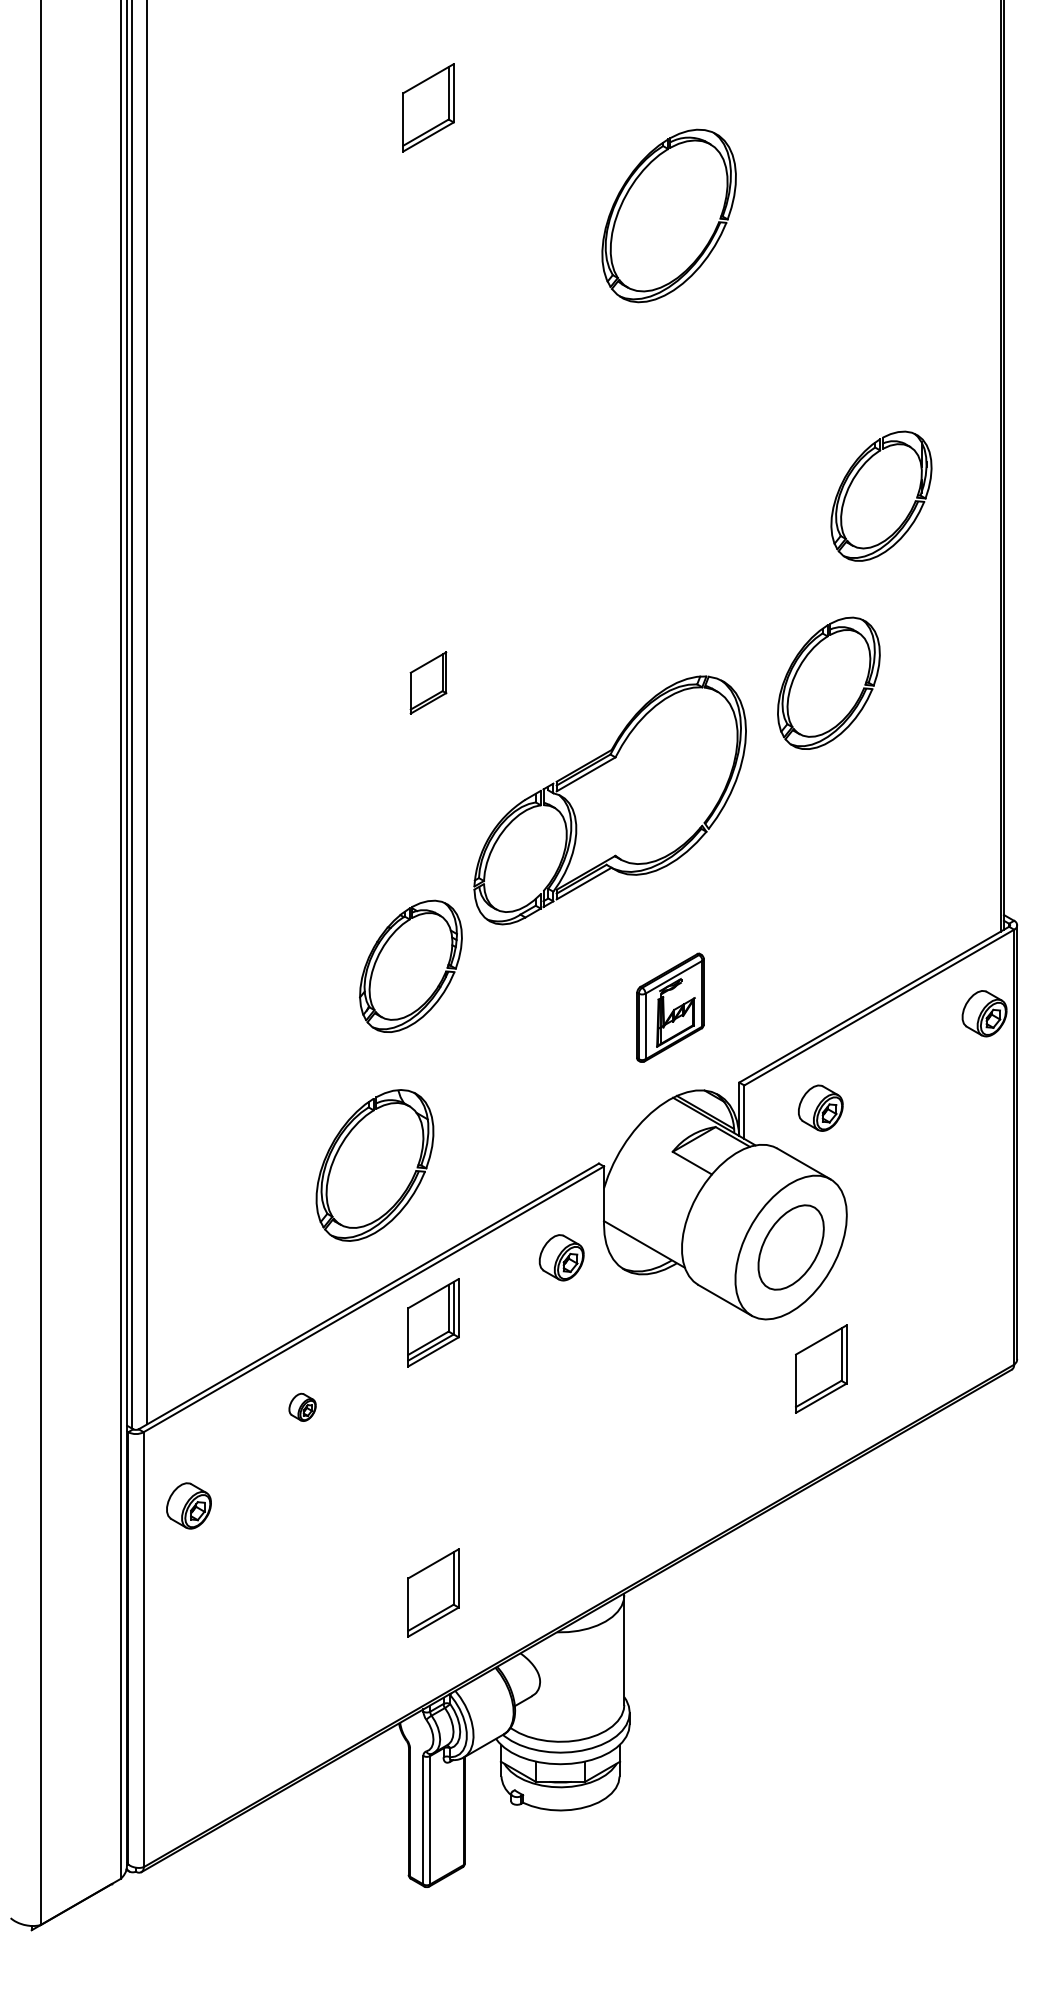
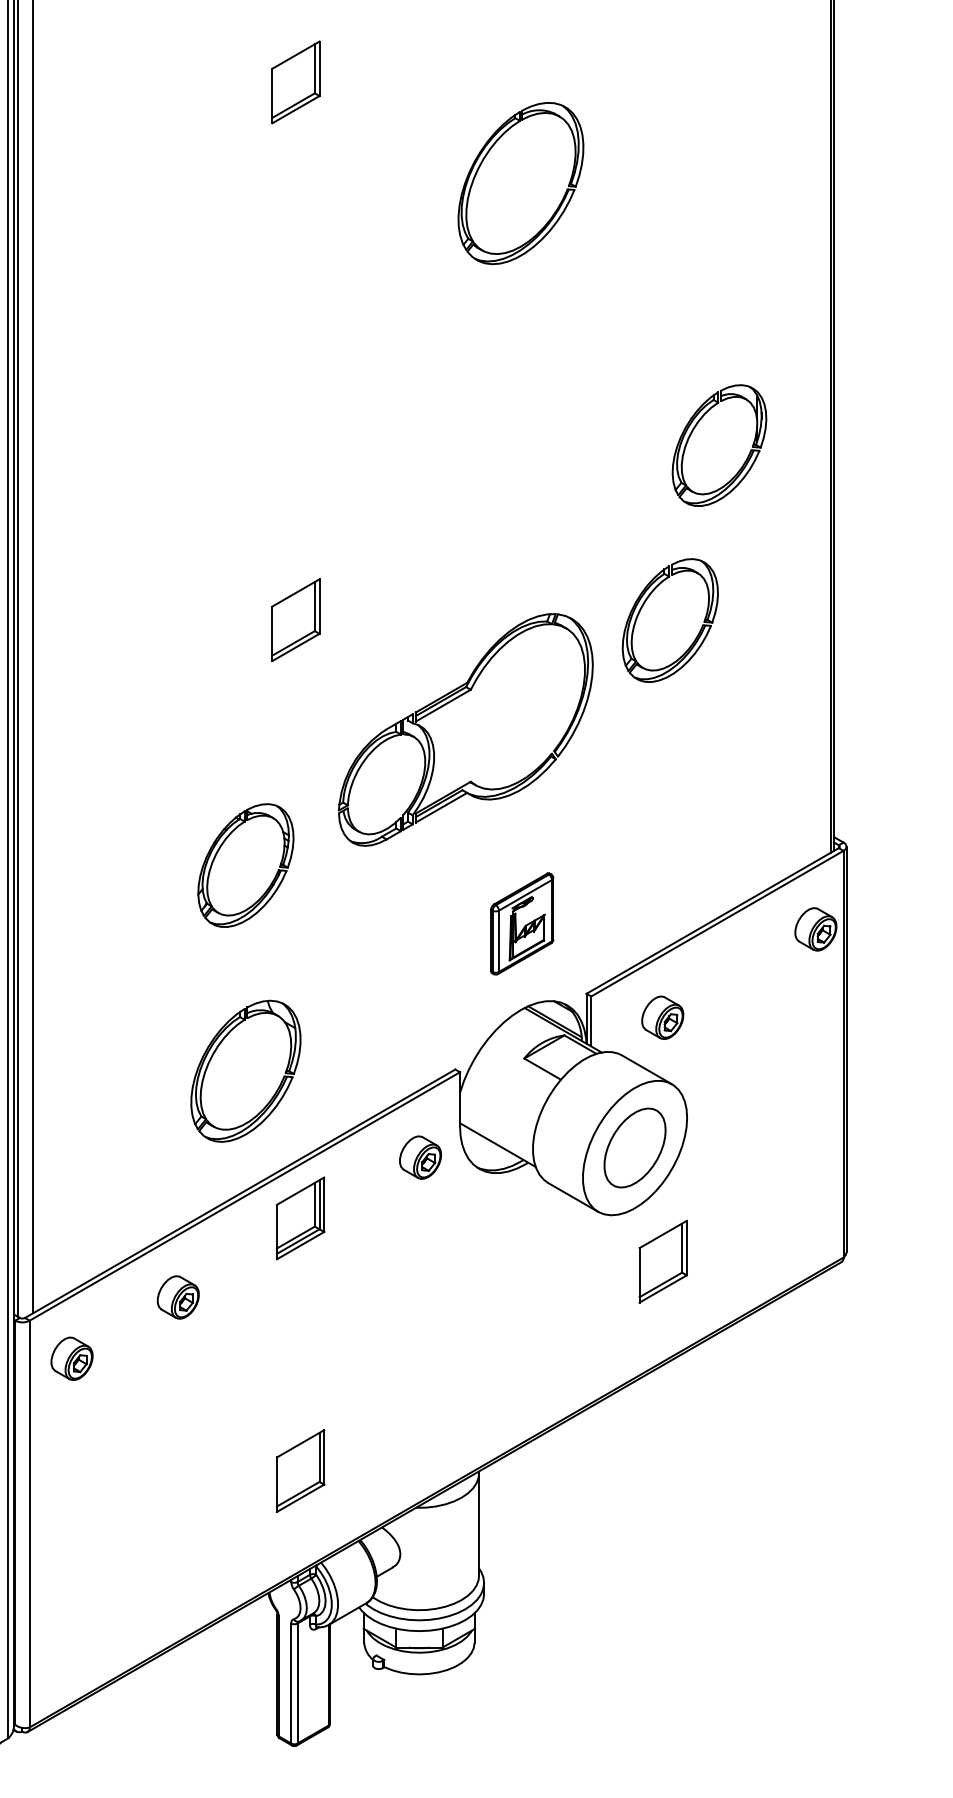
part: (428, 682) -> (295, 619), size x1.43
part: (410, 965) -> (245, 864), moved
part: (302, 1407) -> (178, 1297), size x1.67
part: (188, 1505) -> (71, 1358), moved

